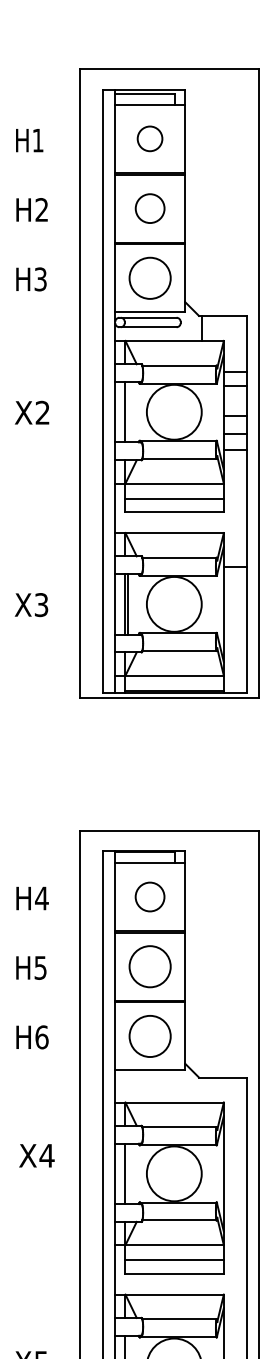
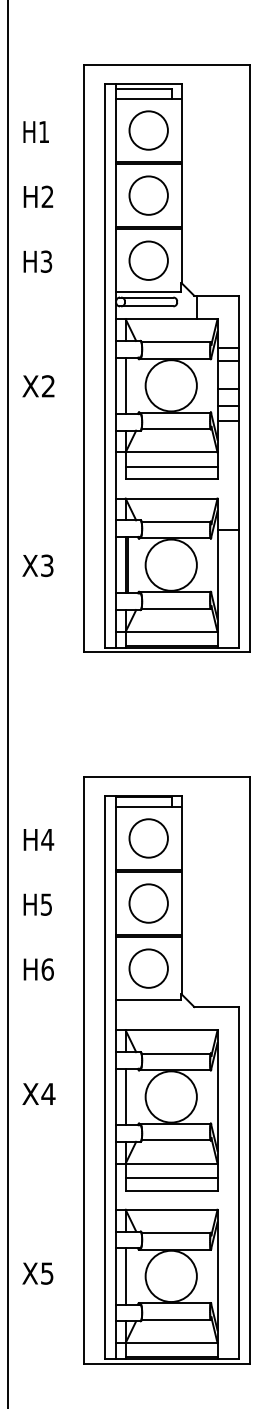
circle: (149, 138) -> (148, 130), size x1.67
circle: (149, 208) -> (148, 195), size x1.43
circle: (149, 897) -> (148, 838), size x1.43
text: (36, 1155) -> (38, 1093), moved

